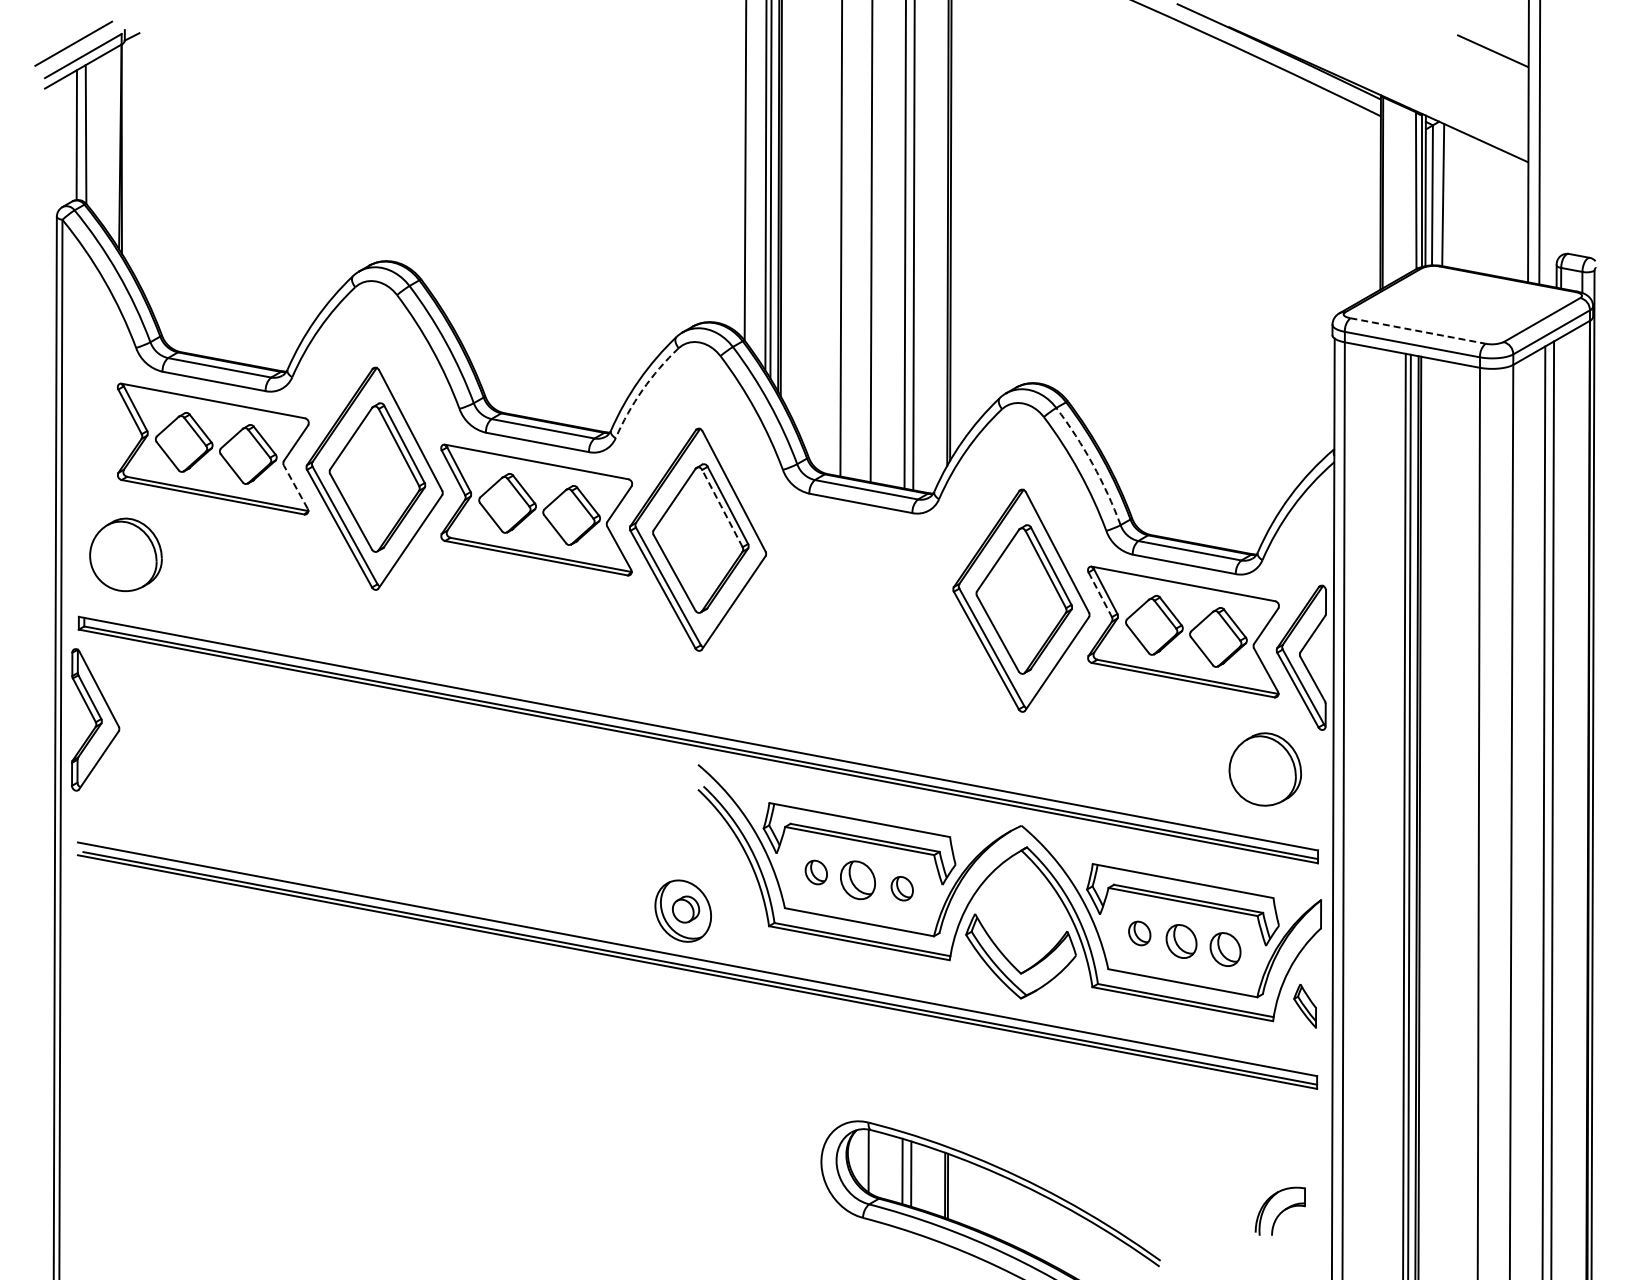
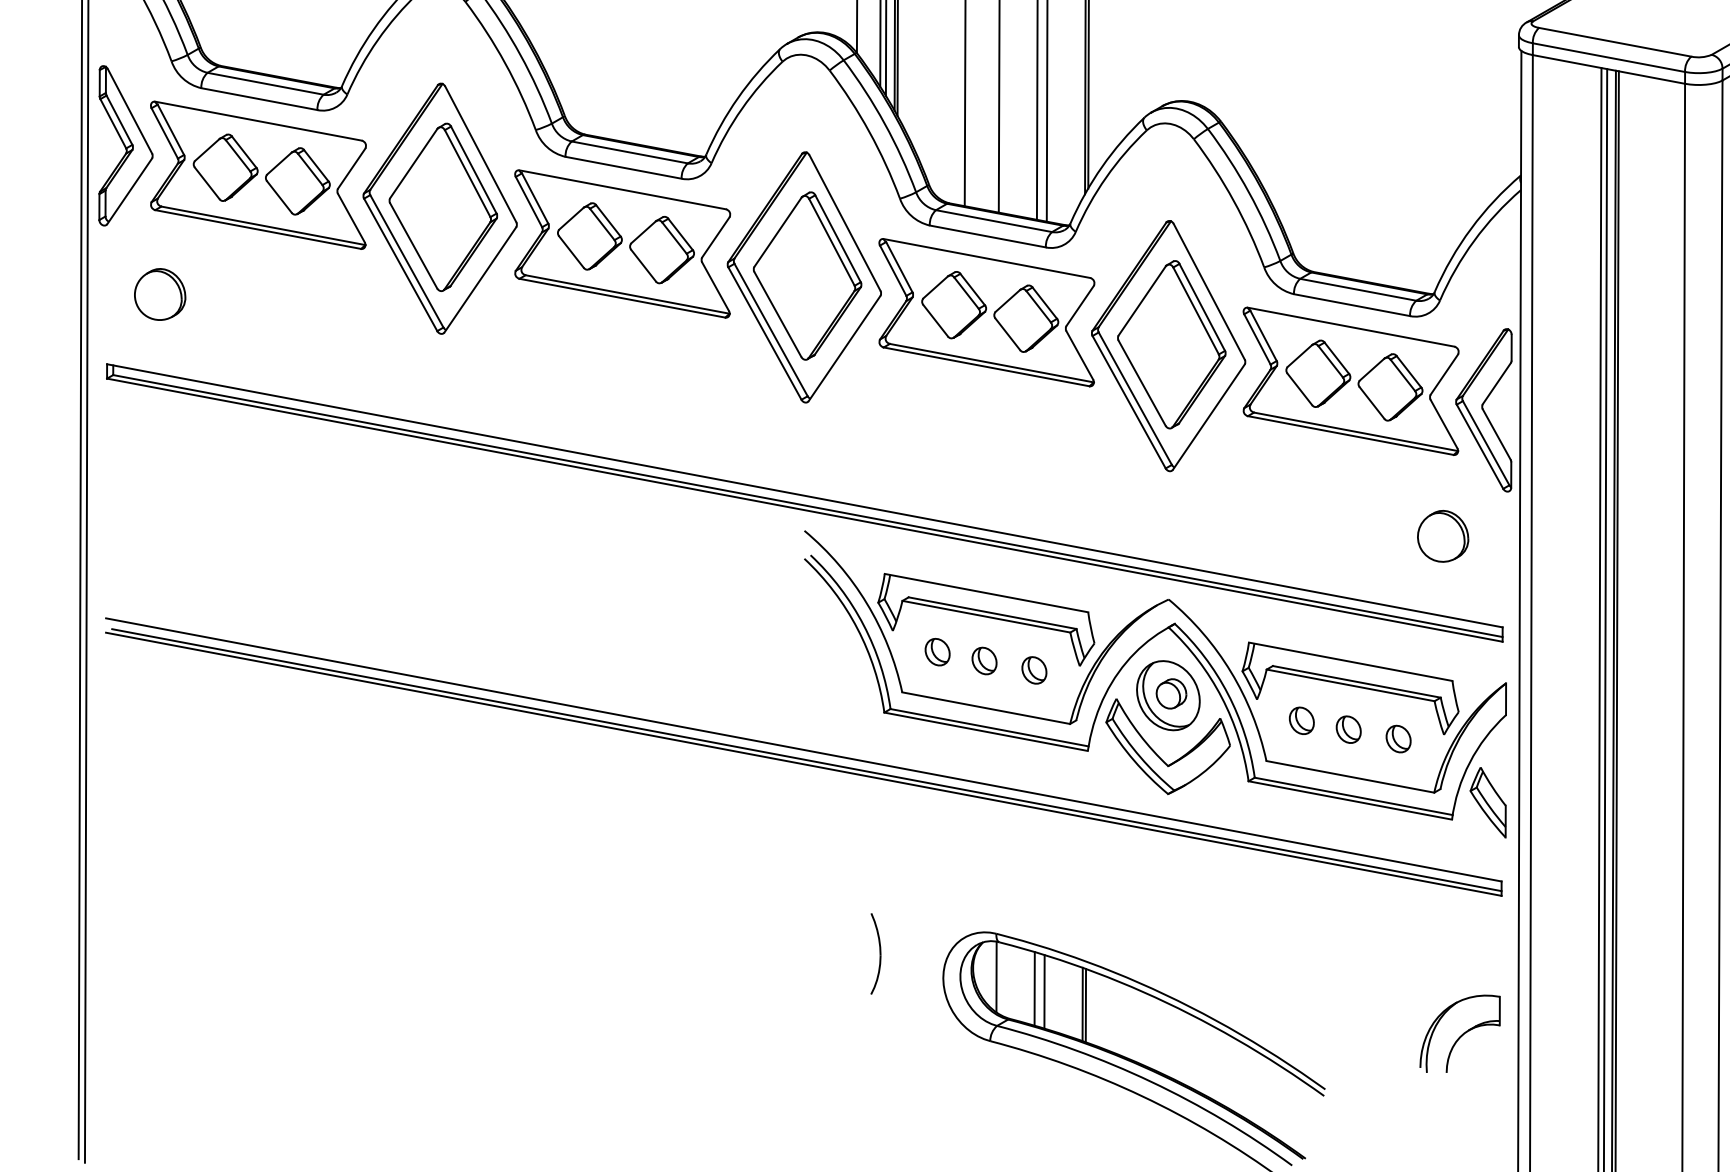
line: (1417, 330) -> (1614, 41), dashed -> solid
arc: (642, 390) -> (741, 109), dashed -> solid
arc: (1092, 464) -> (1248, 192), dashed -> solid
line: (295, 487) -> (351, 218), dashed -> solid
line: (722, 508) -> (831, 242), dashed -> solid
part: (125, 554) -> (159, 294), size x0.62
part: (859, 570) -> (986, 312), added
line: (1100, 595) -> (1257, 340), dashed -> solid
part: (95, 719) -> (125, 145), moved
part: (1264, 769) -> (1442, 536), size x0.62
part: (857, 880) -> (983, 661), size x0.62
part: (682, 910) -> (1167, 694), moved
part: (1180, 940) -> (1347, 728), size x0.71
part: (1225, 949) -> (1398, 738), size x0.71
part: (1304, 1005) -> (1487, 801), size x1.43
part: (761, 1140) -> (875, 953), added
part: (1280, 1211) -> (1460, 1033), size x1.43

